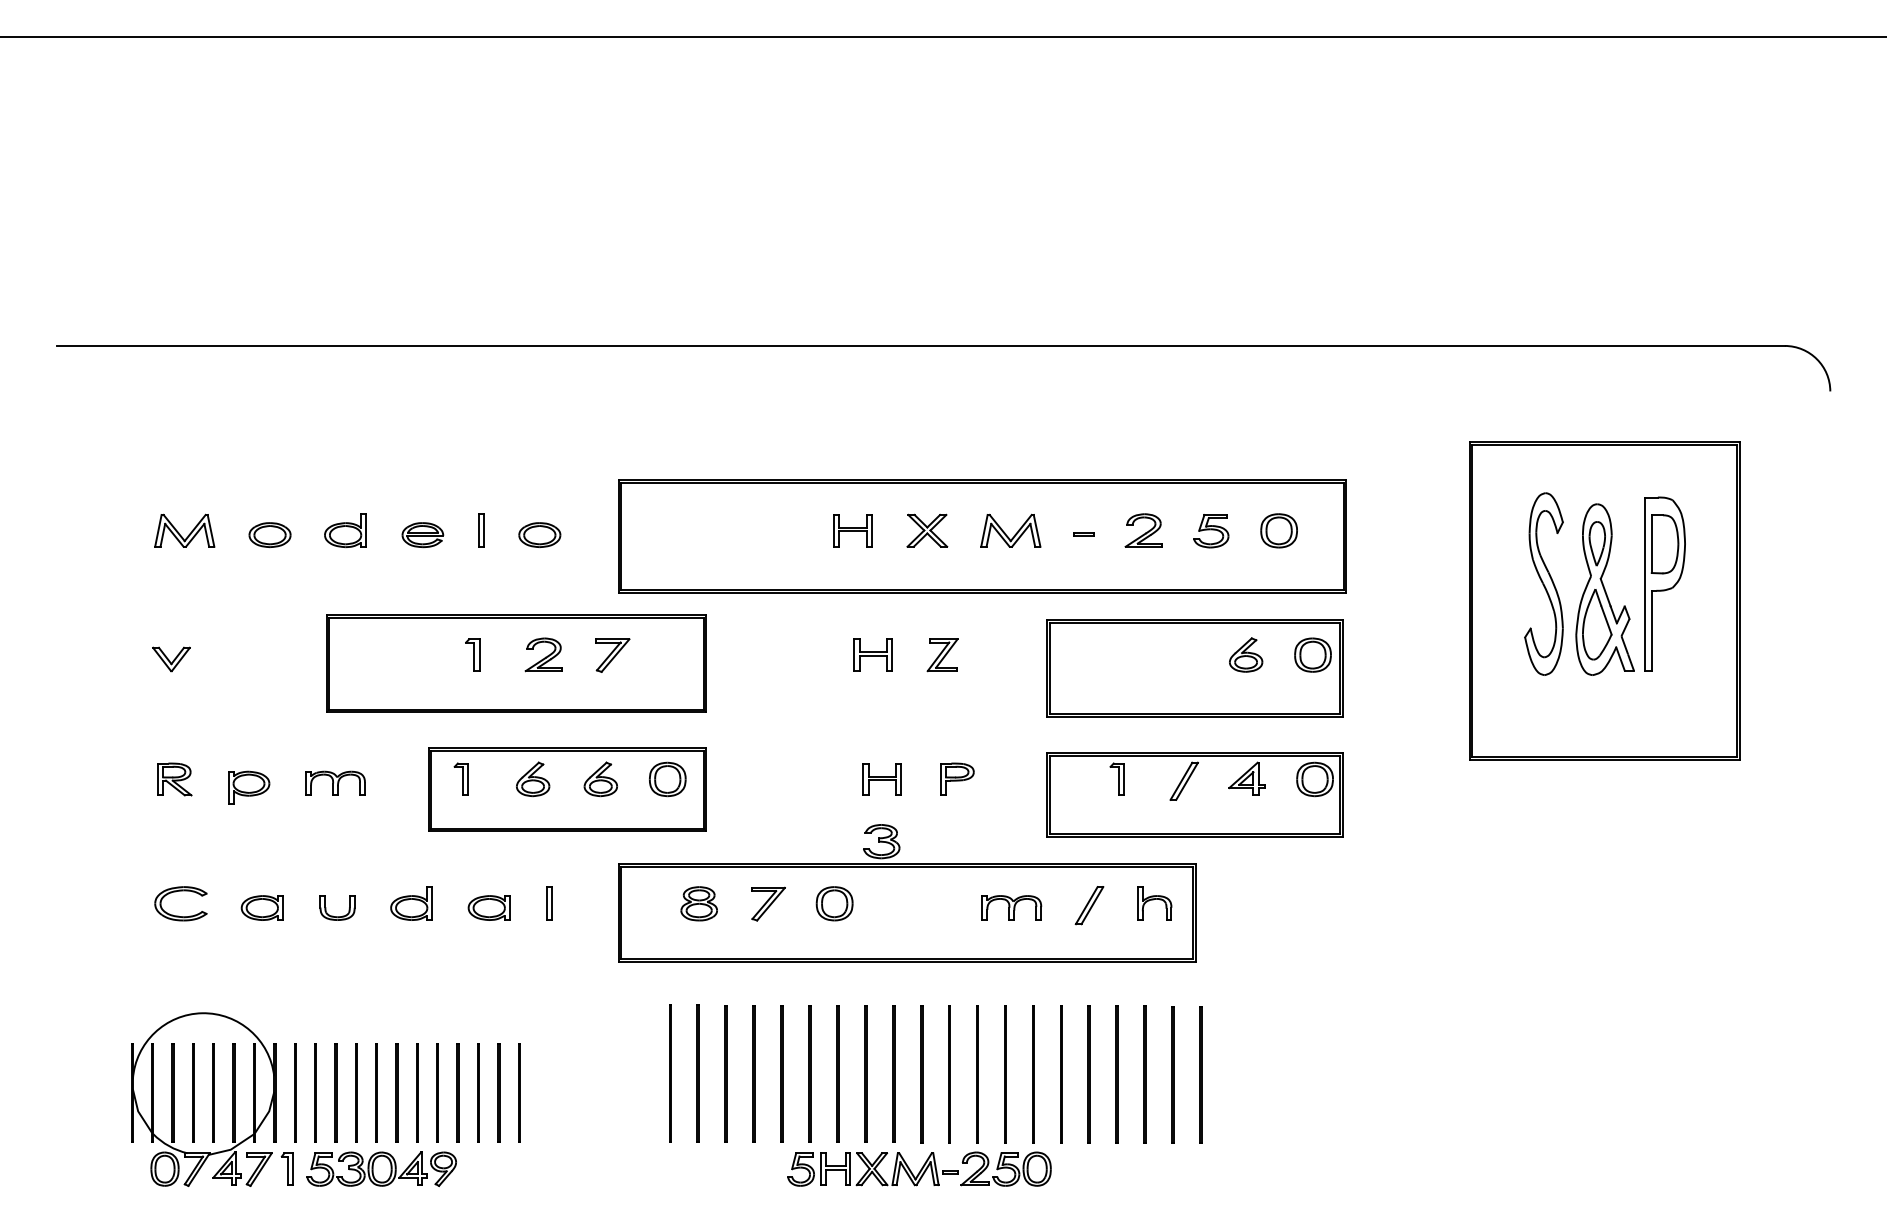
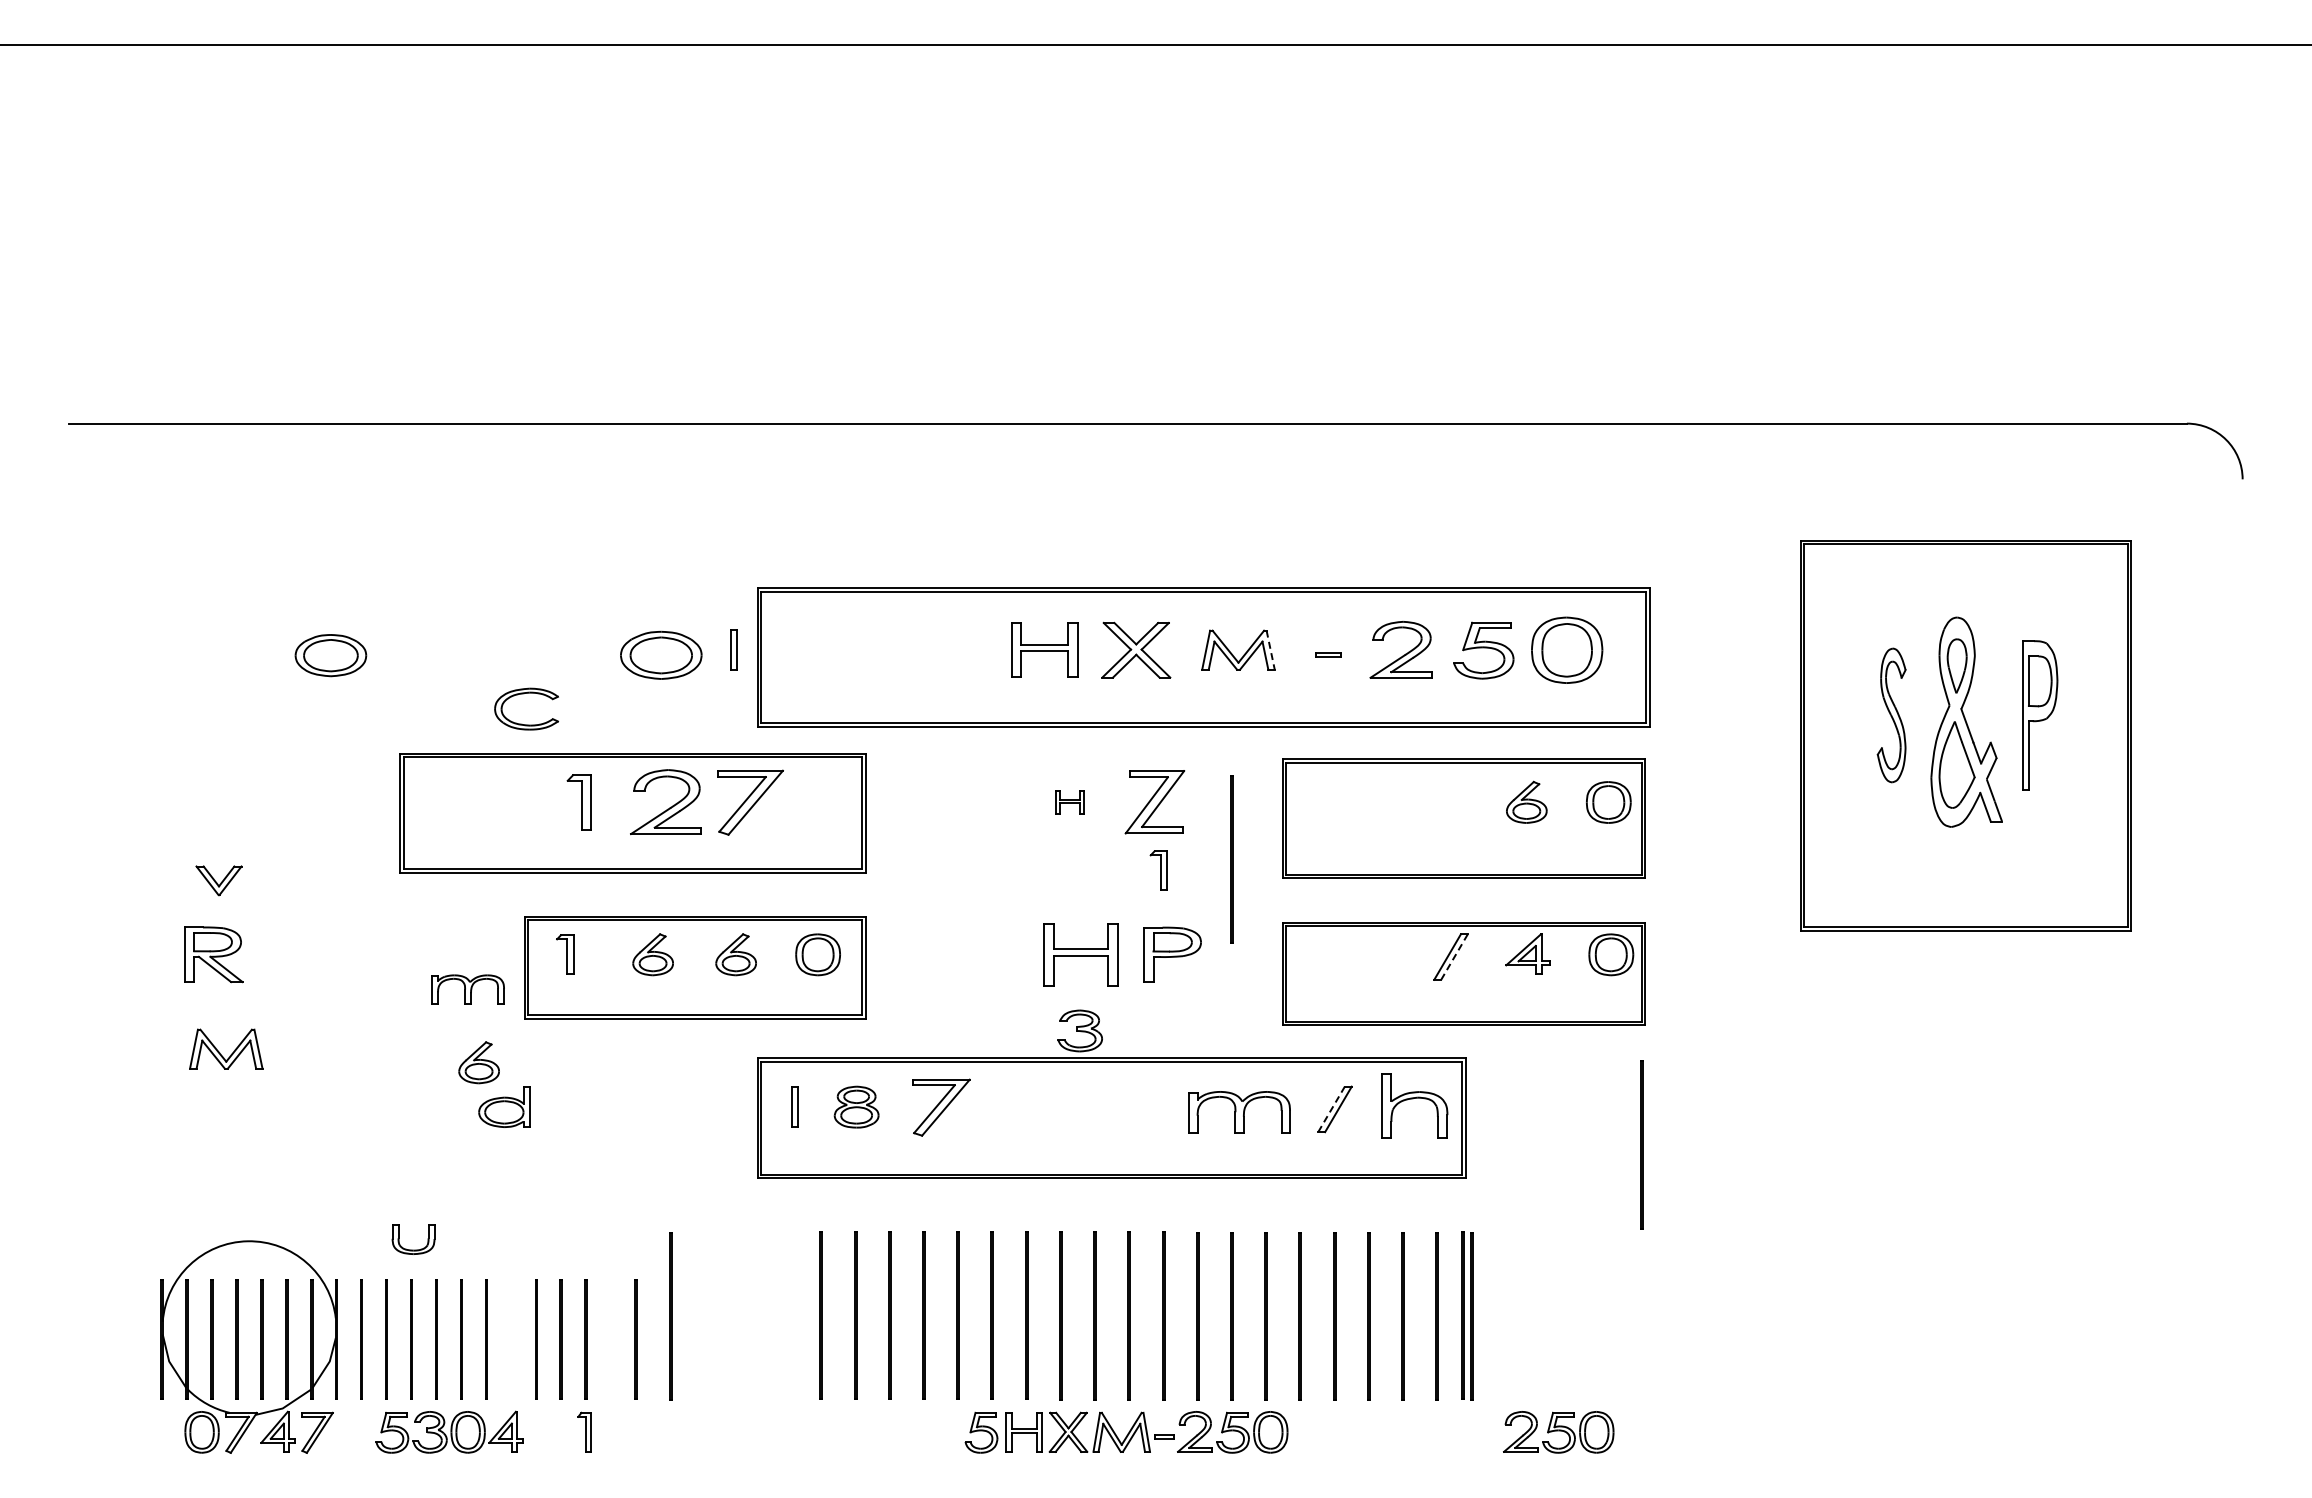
part: (481, 530) -> (733, 649), moved
part: (926, 530) -> (1135, 649), size x1.4
part: (1143, 530) -> (1400, 649), size x1.4
part: (1279, 530) -> (1567, 649), size x1.6
part: (345, 531) -> (423, 650), removed
part: (852, 531) -> (1044, 650), size x1.4
line: (1036, 531) -> (1270, 650), solid -> dashed
part: (1211, 531) -> (1484, 650), size x1.4
part: (189, 534) -> (231, 1053), moved
part: (269, 534) -> (330, 654), size x1.4
part: (422, 535) -> (517, 655), removed
part: (539, 535) -> (661, 655), size x1.6
part: (1543, 584) -> (1891, 715), size x0.6
part: (1665, 584) -> (2040, 715), size x0.7
part: (543, 654) -> (665, 801), size x1.6
part: (473, 655) -> (579, 802), size x1.4
part: (613, 655) -> (751, 803), size x1.6
part: (872, 655) -> (1069, 802), size x0.6
part: (942, 655) -> (1154, 802), size x1.6
part: (171, 659) -> (218, 880), moved
line: (1005, 701) -> (1231, 859), added
part: (175, 779) -> (214, 954), size x1.4
part: (881, 779) -> (1080, 954), size x1.6
part: (957, 779) -> (1173, 954), size x1.4
part: (1116, 779) -> (1158, 870), moved
line: (1187, 781) -> (1454, 957), solid -> dashed
part: (335, 783) -> (467, 989), moved
part: (248, 787) -> (304, 964), removed
part: (390, 867) -> (478, 1062), added
part: (178, 891) -> (523, 694), moved
part: (549, 903) -> (794, 1106), moved
part: (834, 903) -> (1022, 1106), removed
part: (1154, 903) -> (1414, 1106), size x1.6
part: (768, 904) -> (941, 1107), size x1.4
line: (1086, 904) -> (1331, 1108), solid -> dashed
part: (262, 907) -> (321, 1111), removed
part: (489, 907) -> (599, 1111), removed
part: (1011, 907) -> (1239, 1111), size x1.4
part: (337, 916) -> (413, 1249), moved
line: (1339, 934) -> (1641, 1144), added
line: (1193, 1073) -> (1462, 1315), added
line: (547, 1074) -> (670, 1316), added
line: (417, 1093) -> (511, 1339), removed
line: (498, 1093) -> (610, 1339), removed
part: (286, 1168) -> (584, 1431), moved
part: (443, 1169) -> (543, 1432), removed
part: (1271, 1169) -> (1558, 1432), added

